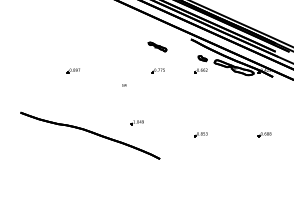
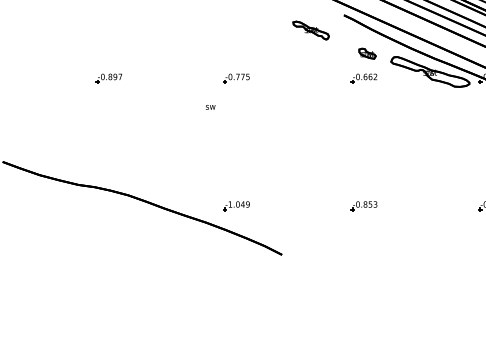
part: (157, 46) -> (310, 29), moved
part: (157, 70) -> (234, 77), moved
part: (136, 122) -> (234, 205), moved

